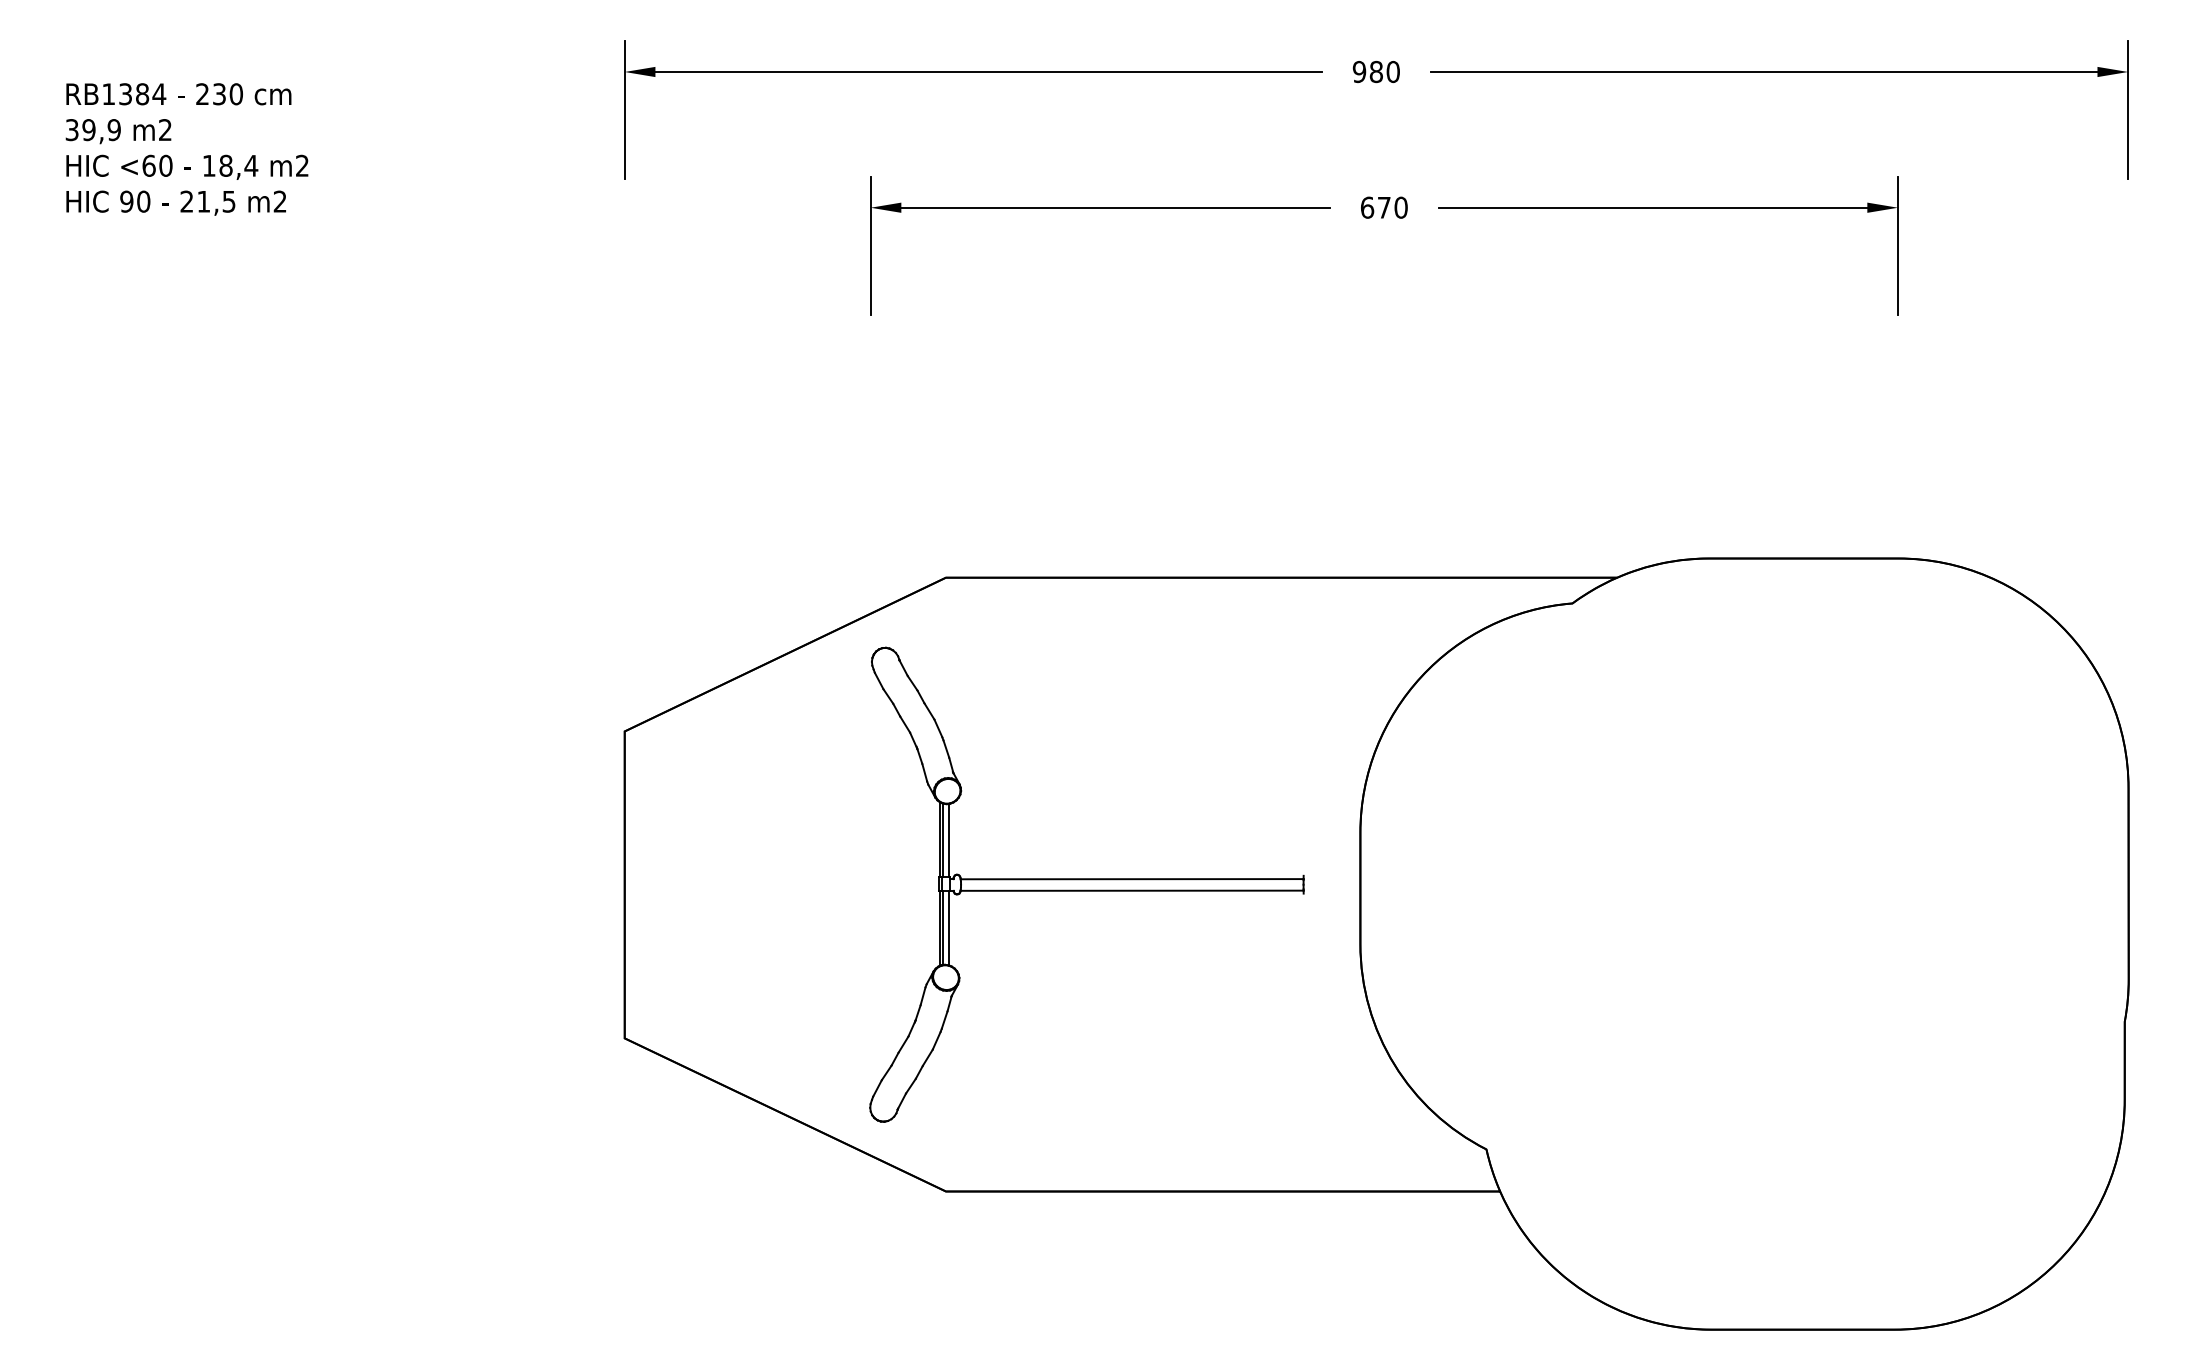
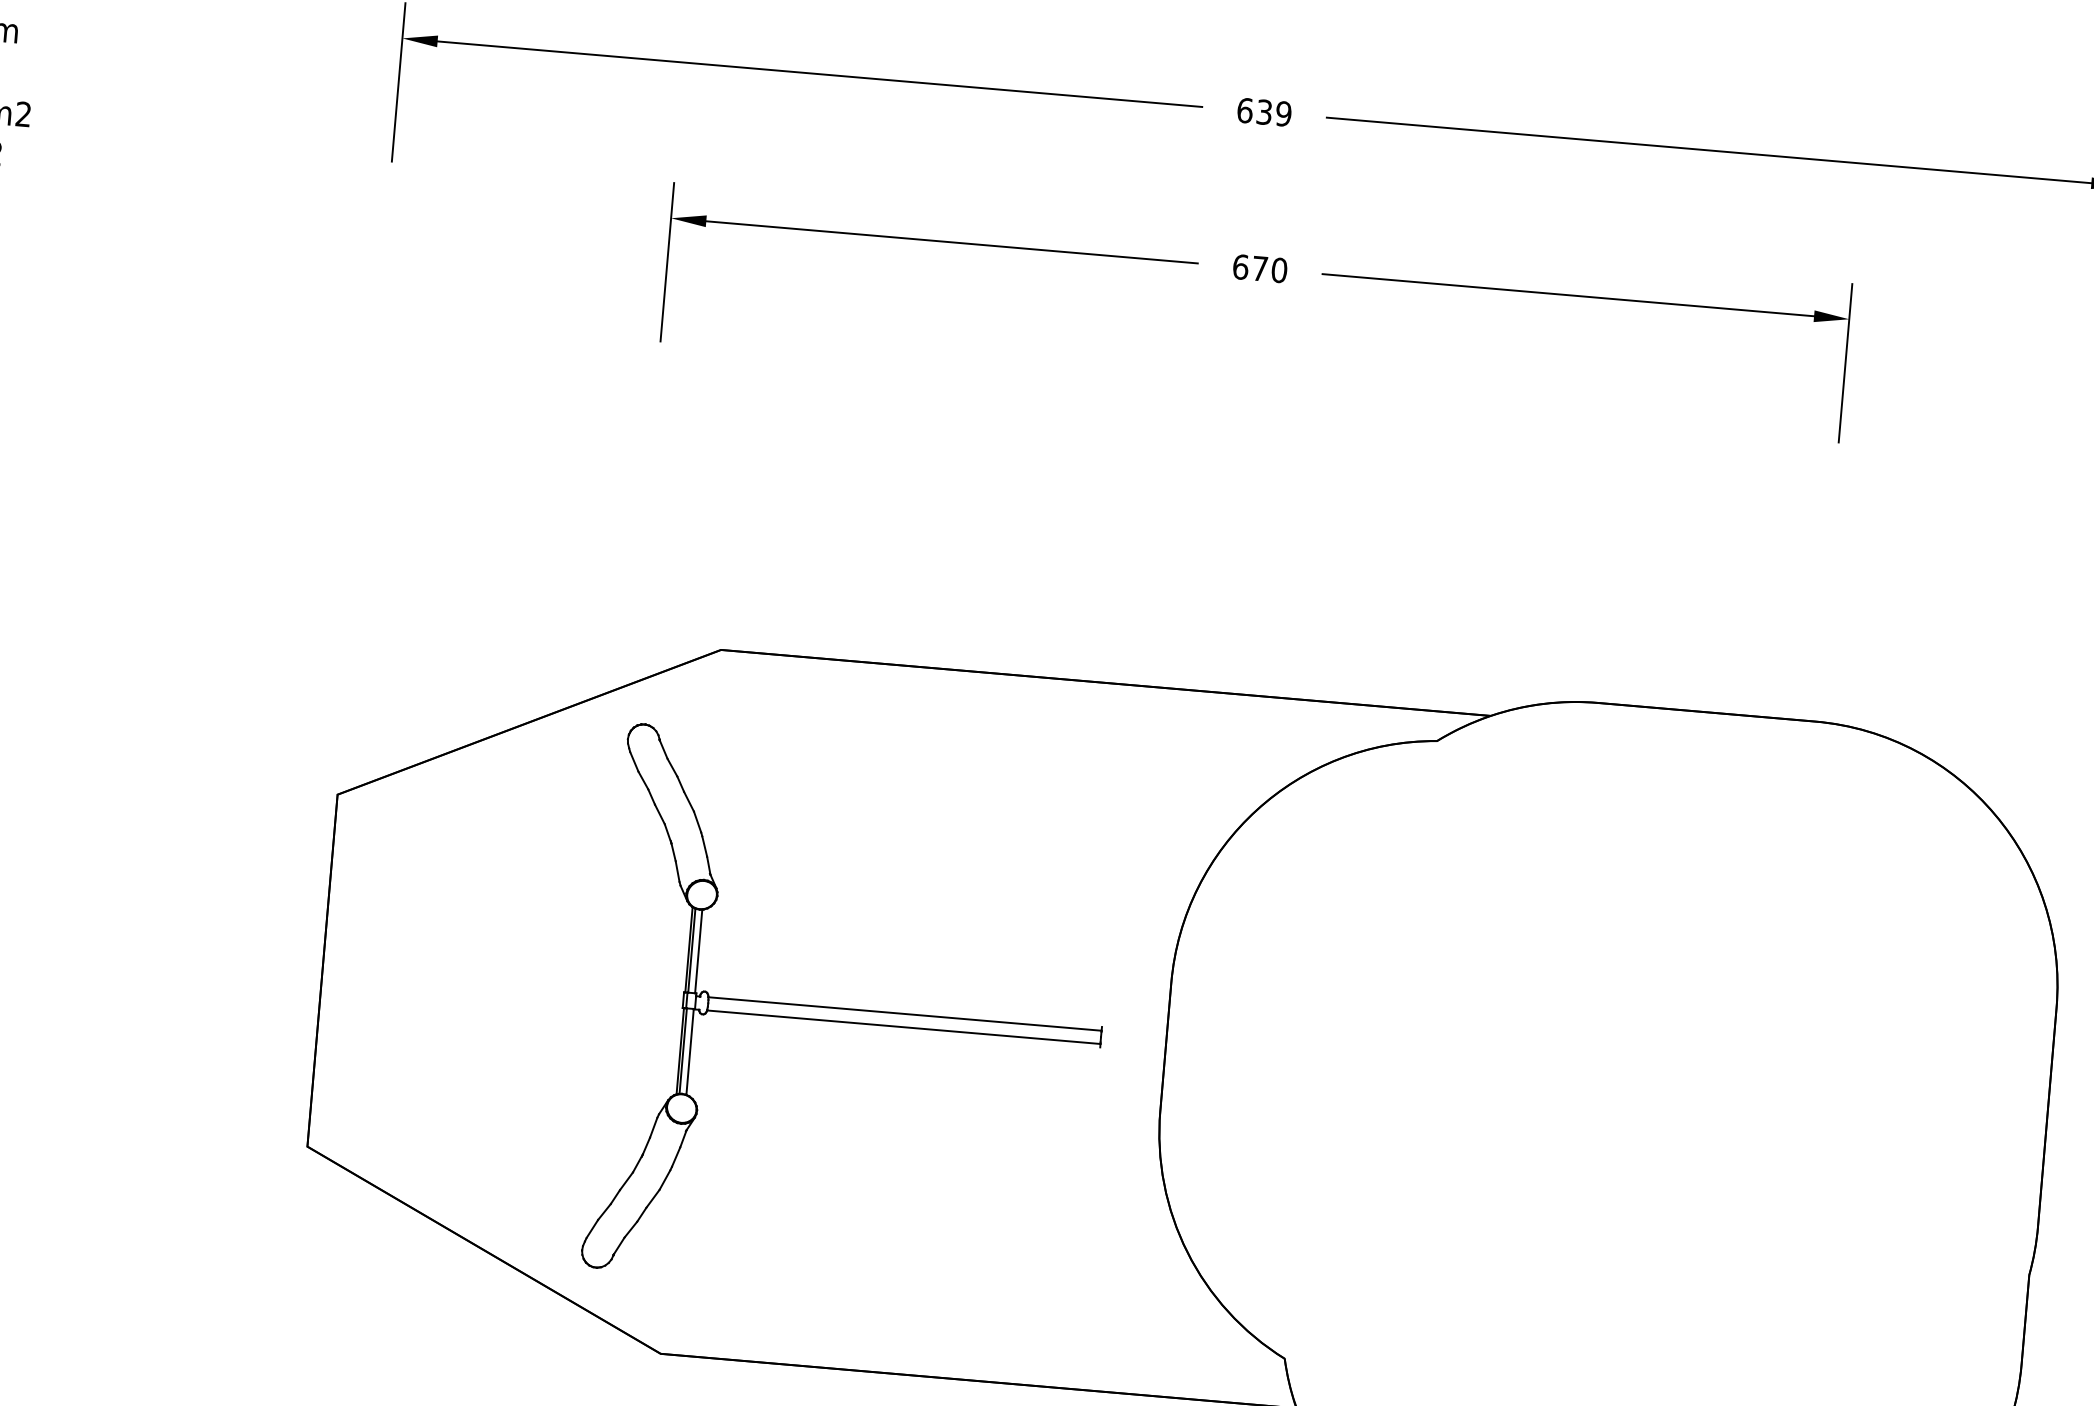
text: (1375, 71) -> (1263, 111), 980 -> 639

